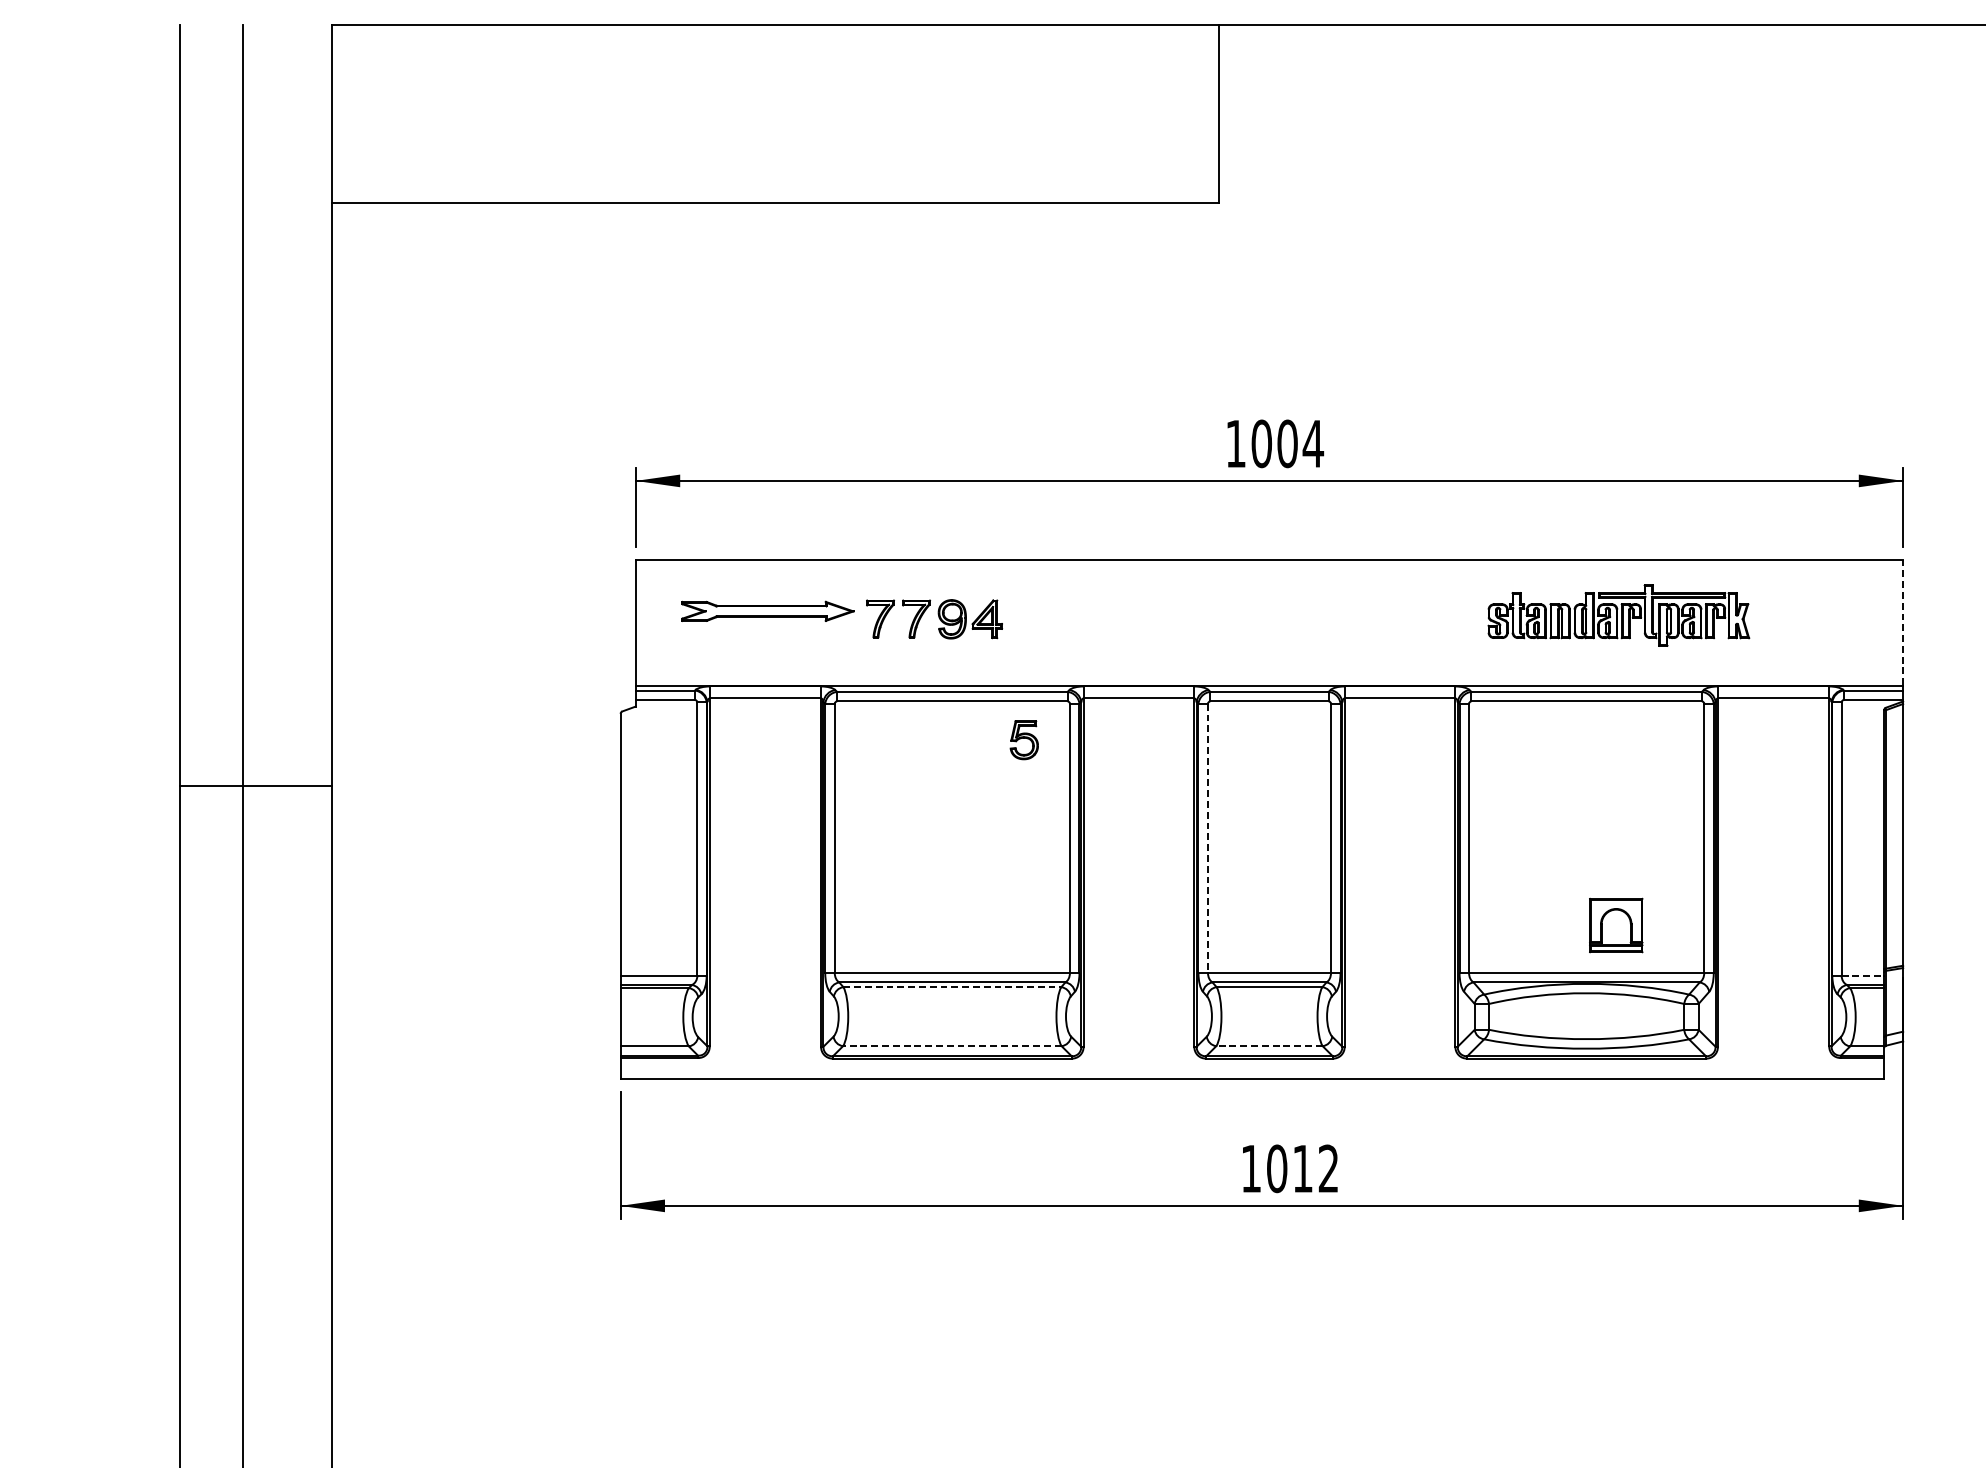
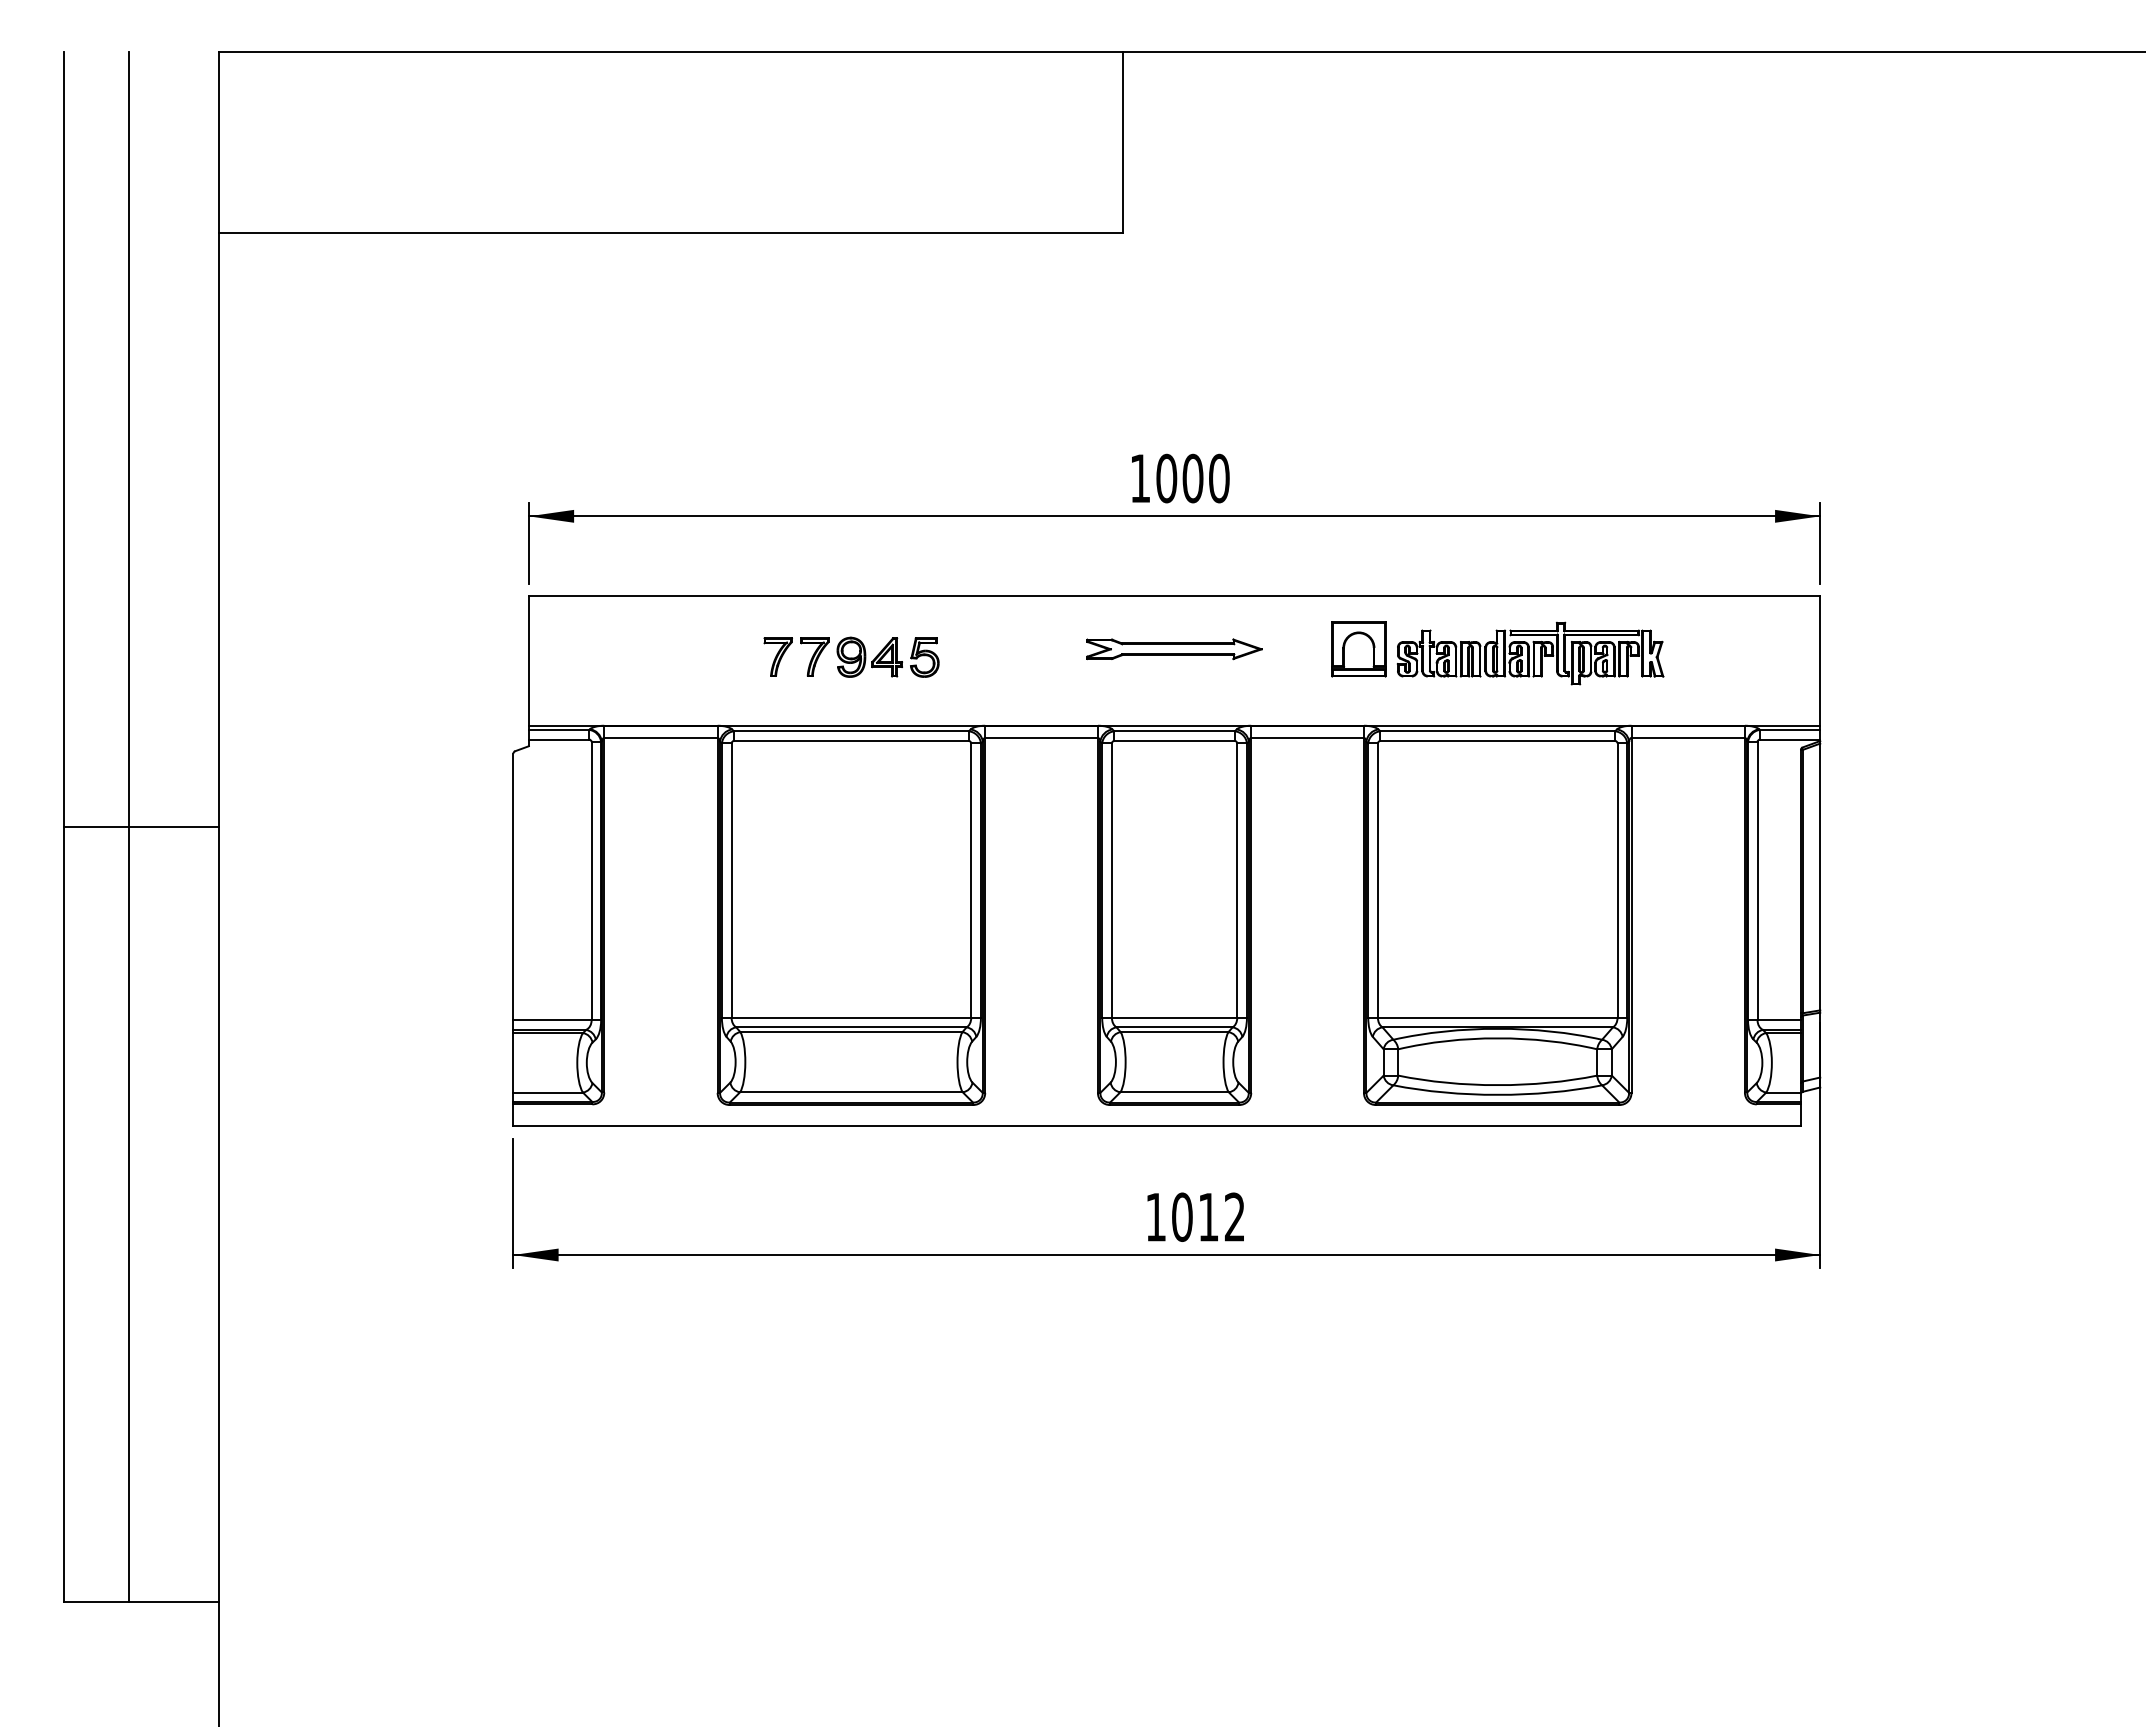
text: (1313, 443) -> (1219, 478), 1004 -> 1000
part: (767, 611) -> (1174, 649), moved
line: (1903, 623) -> (1820, 661), dashed -> solid
part: (1024, 740) -> (924, 657), moved
line: (1207, 839) -> (1111, 881), dashed -> solid
part: (1615, 925) -> (1358, 649), moved
line: (1863, 975) -> (1779, 1020), dashed -> solid
line: (952, 987) -> (851, 1032), dashed -> solid
line: (951, 1046) -> (850, 1092), dashed -> solid
line: (1269, 1046) -> (1174, 1092), dashed -> solid

